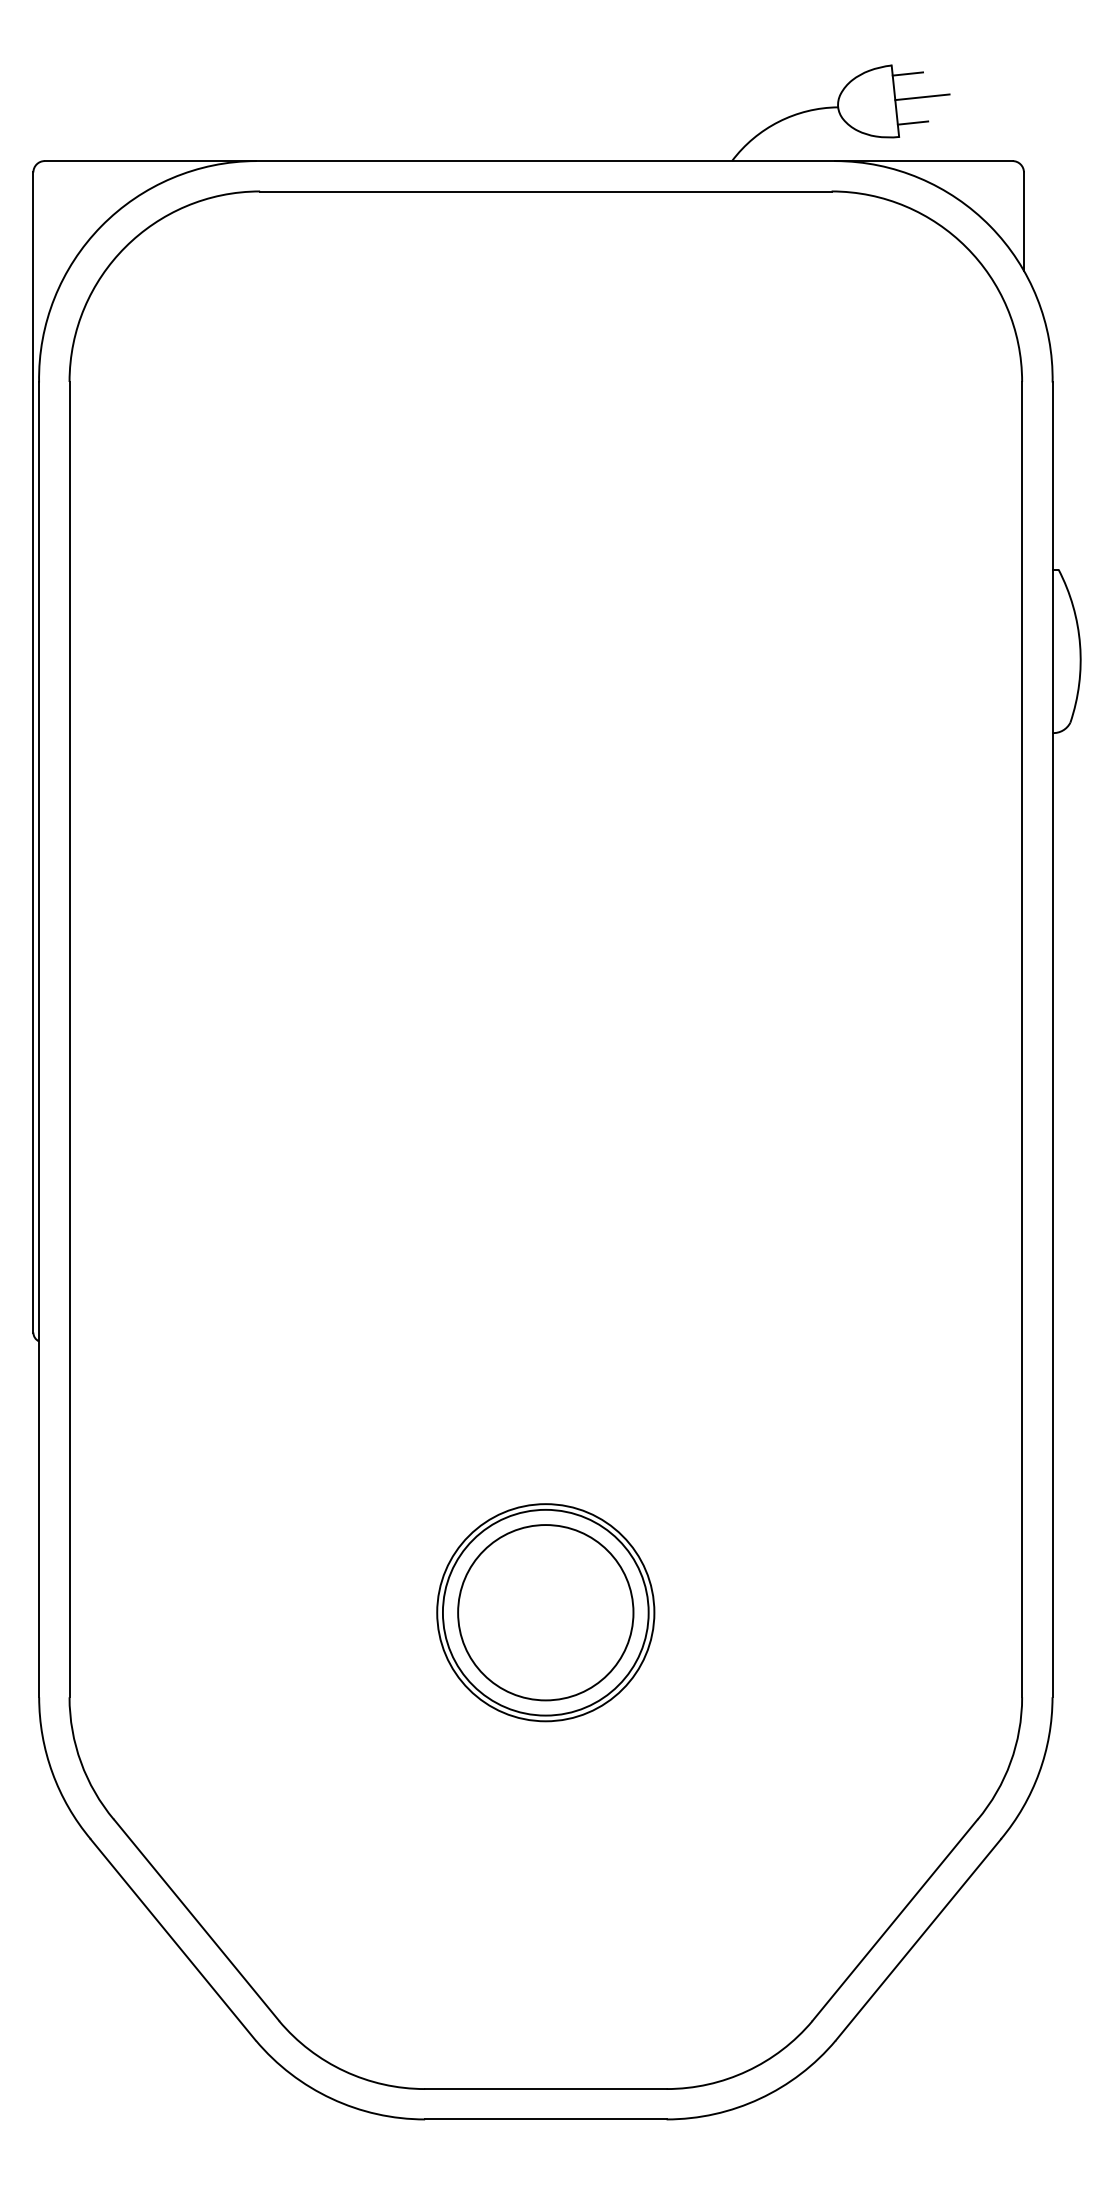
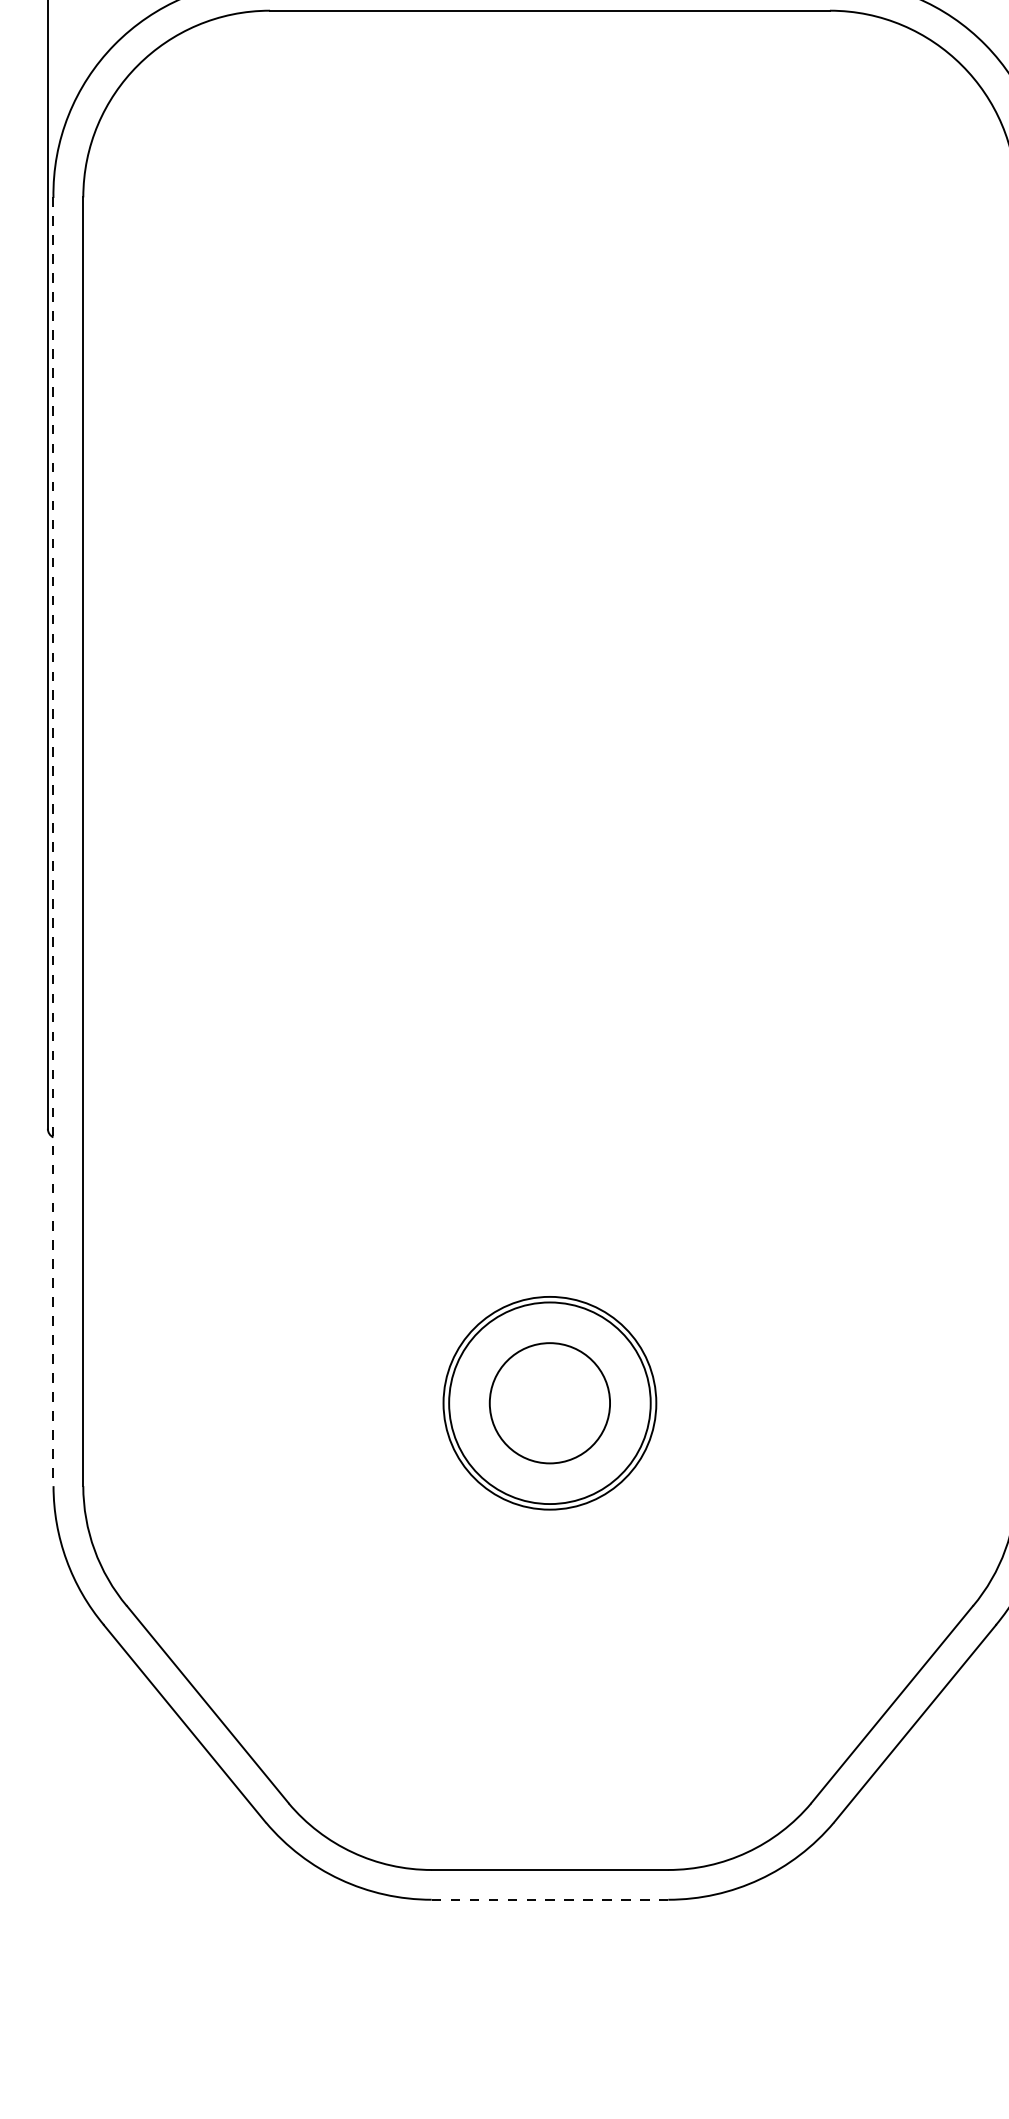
line: (39, 1039) -> (53, 841), solid -> dashed
circle: (545, 1612) -> (549, 1403), size x0.7
line: (545, 2119) -> (549, 1899), solid -> dashed

